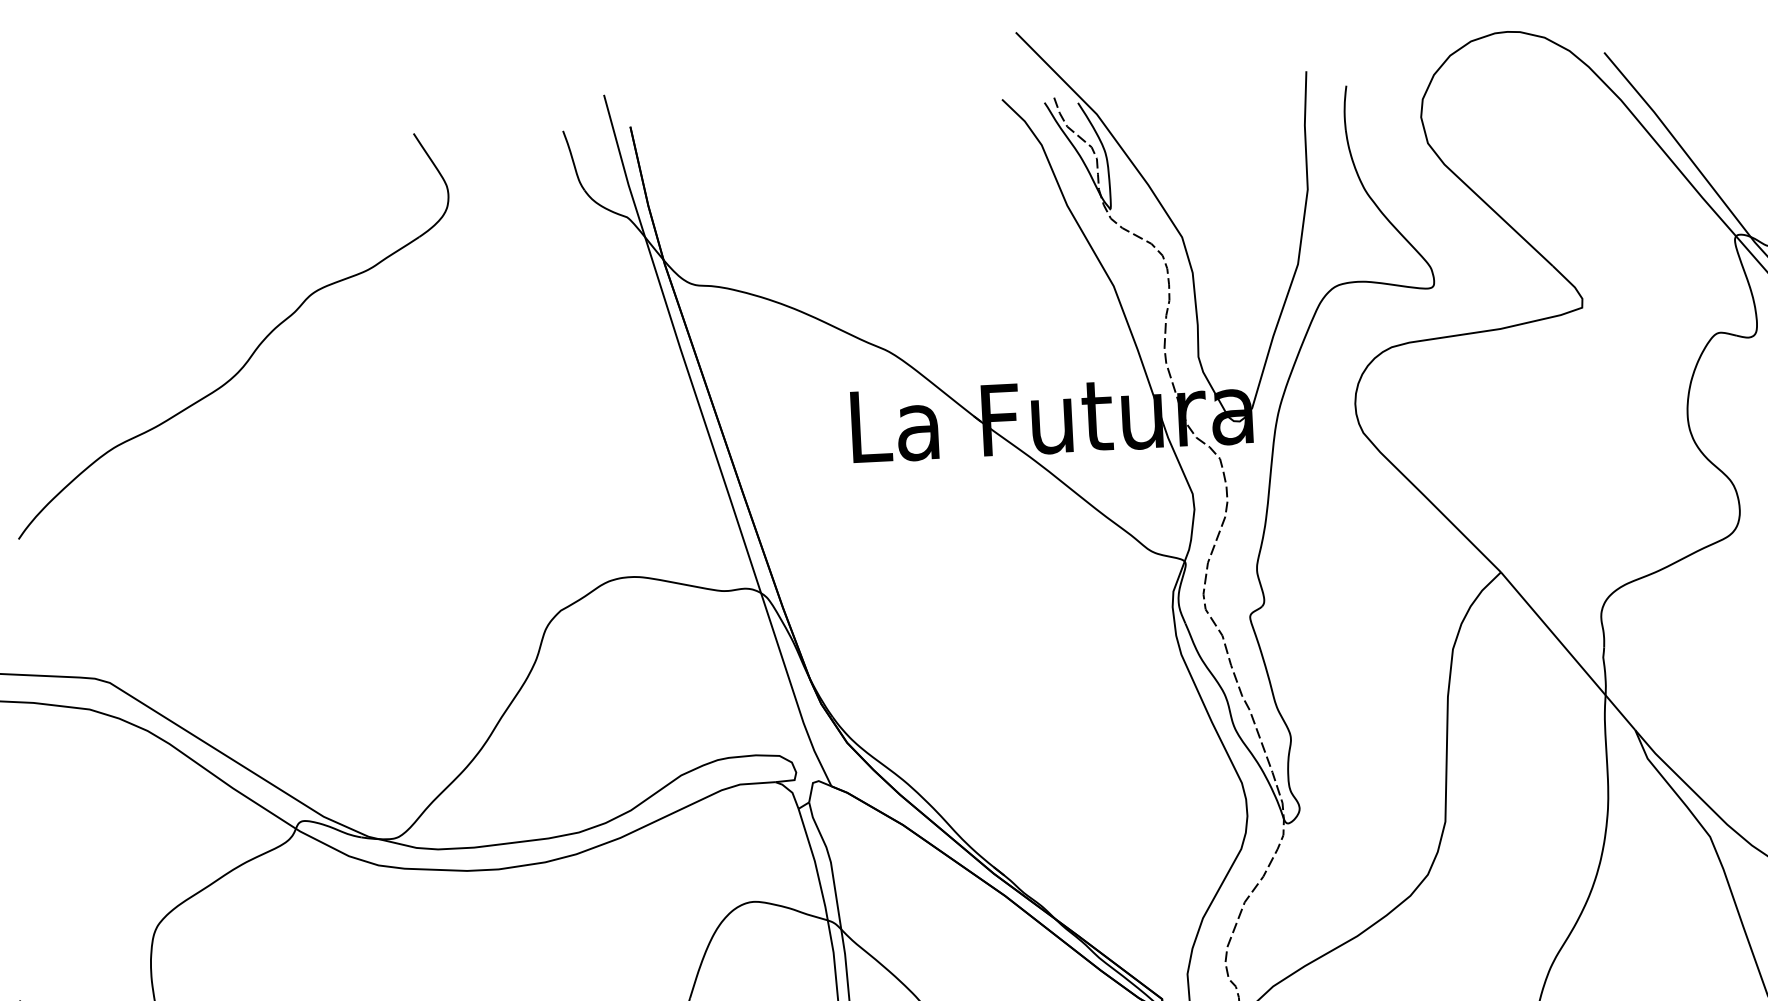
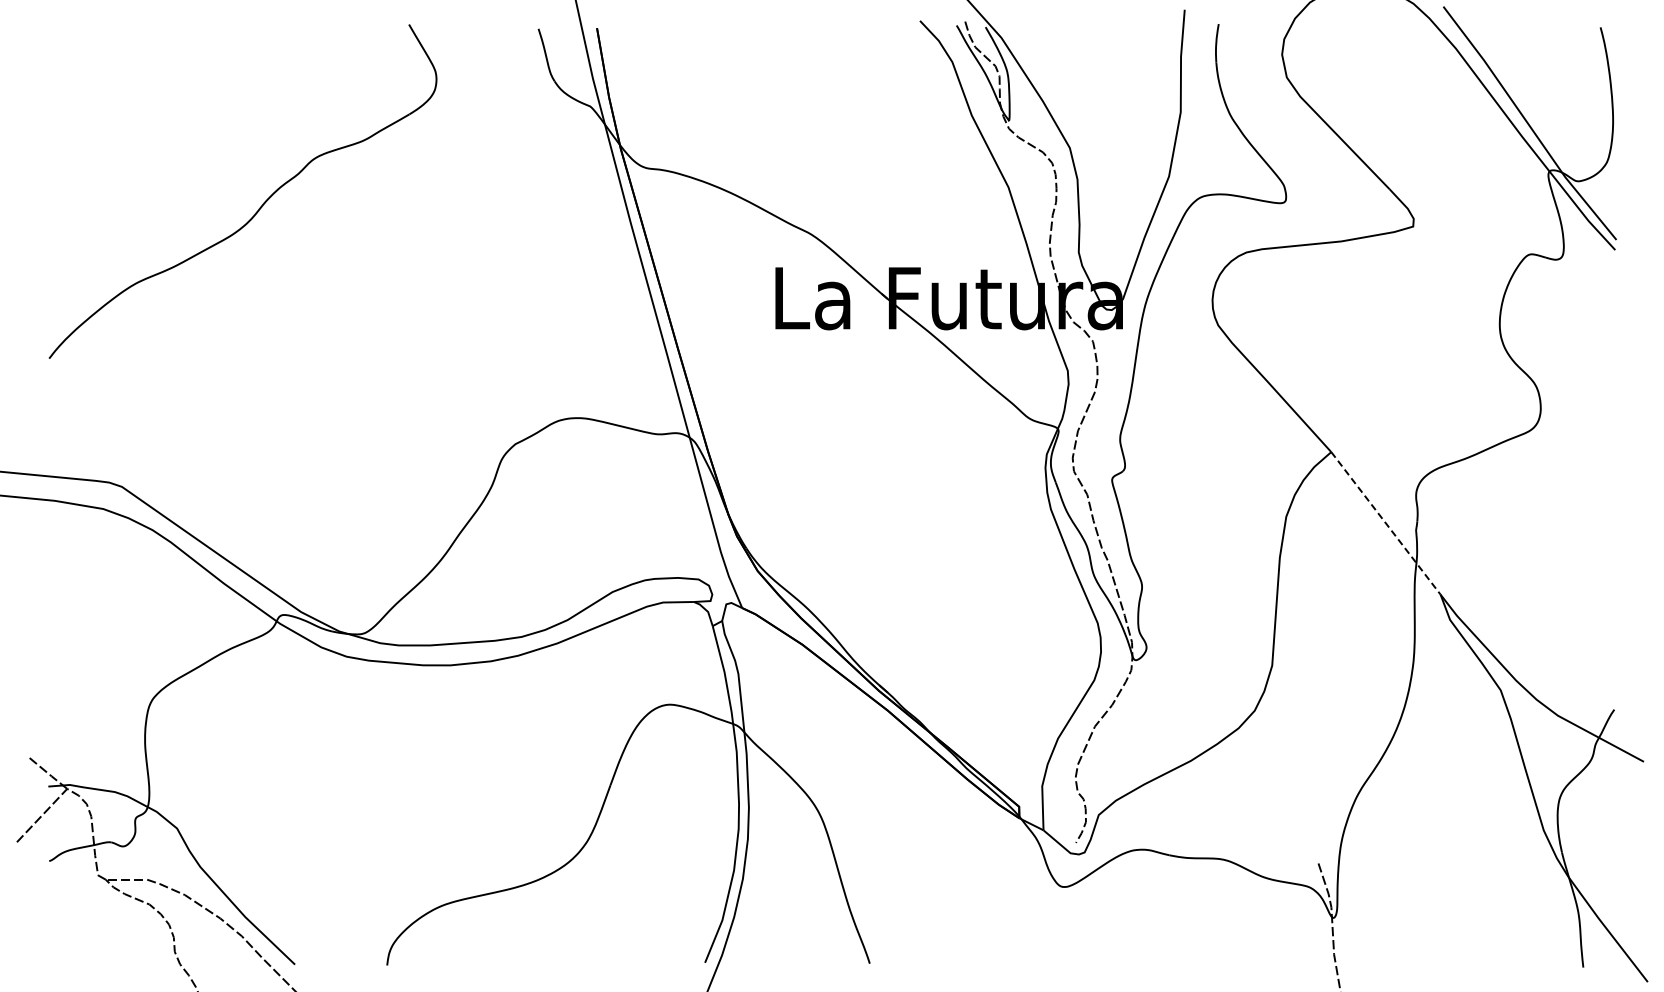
line: (1567, 651) -> (1385, 523), solid -> dashed

